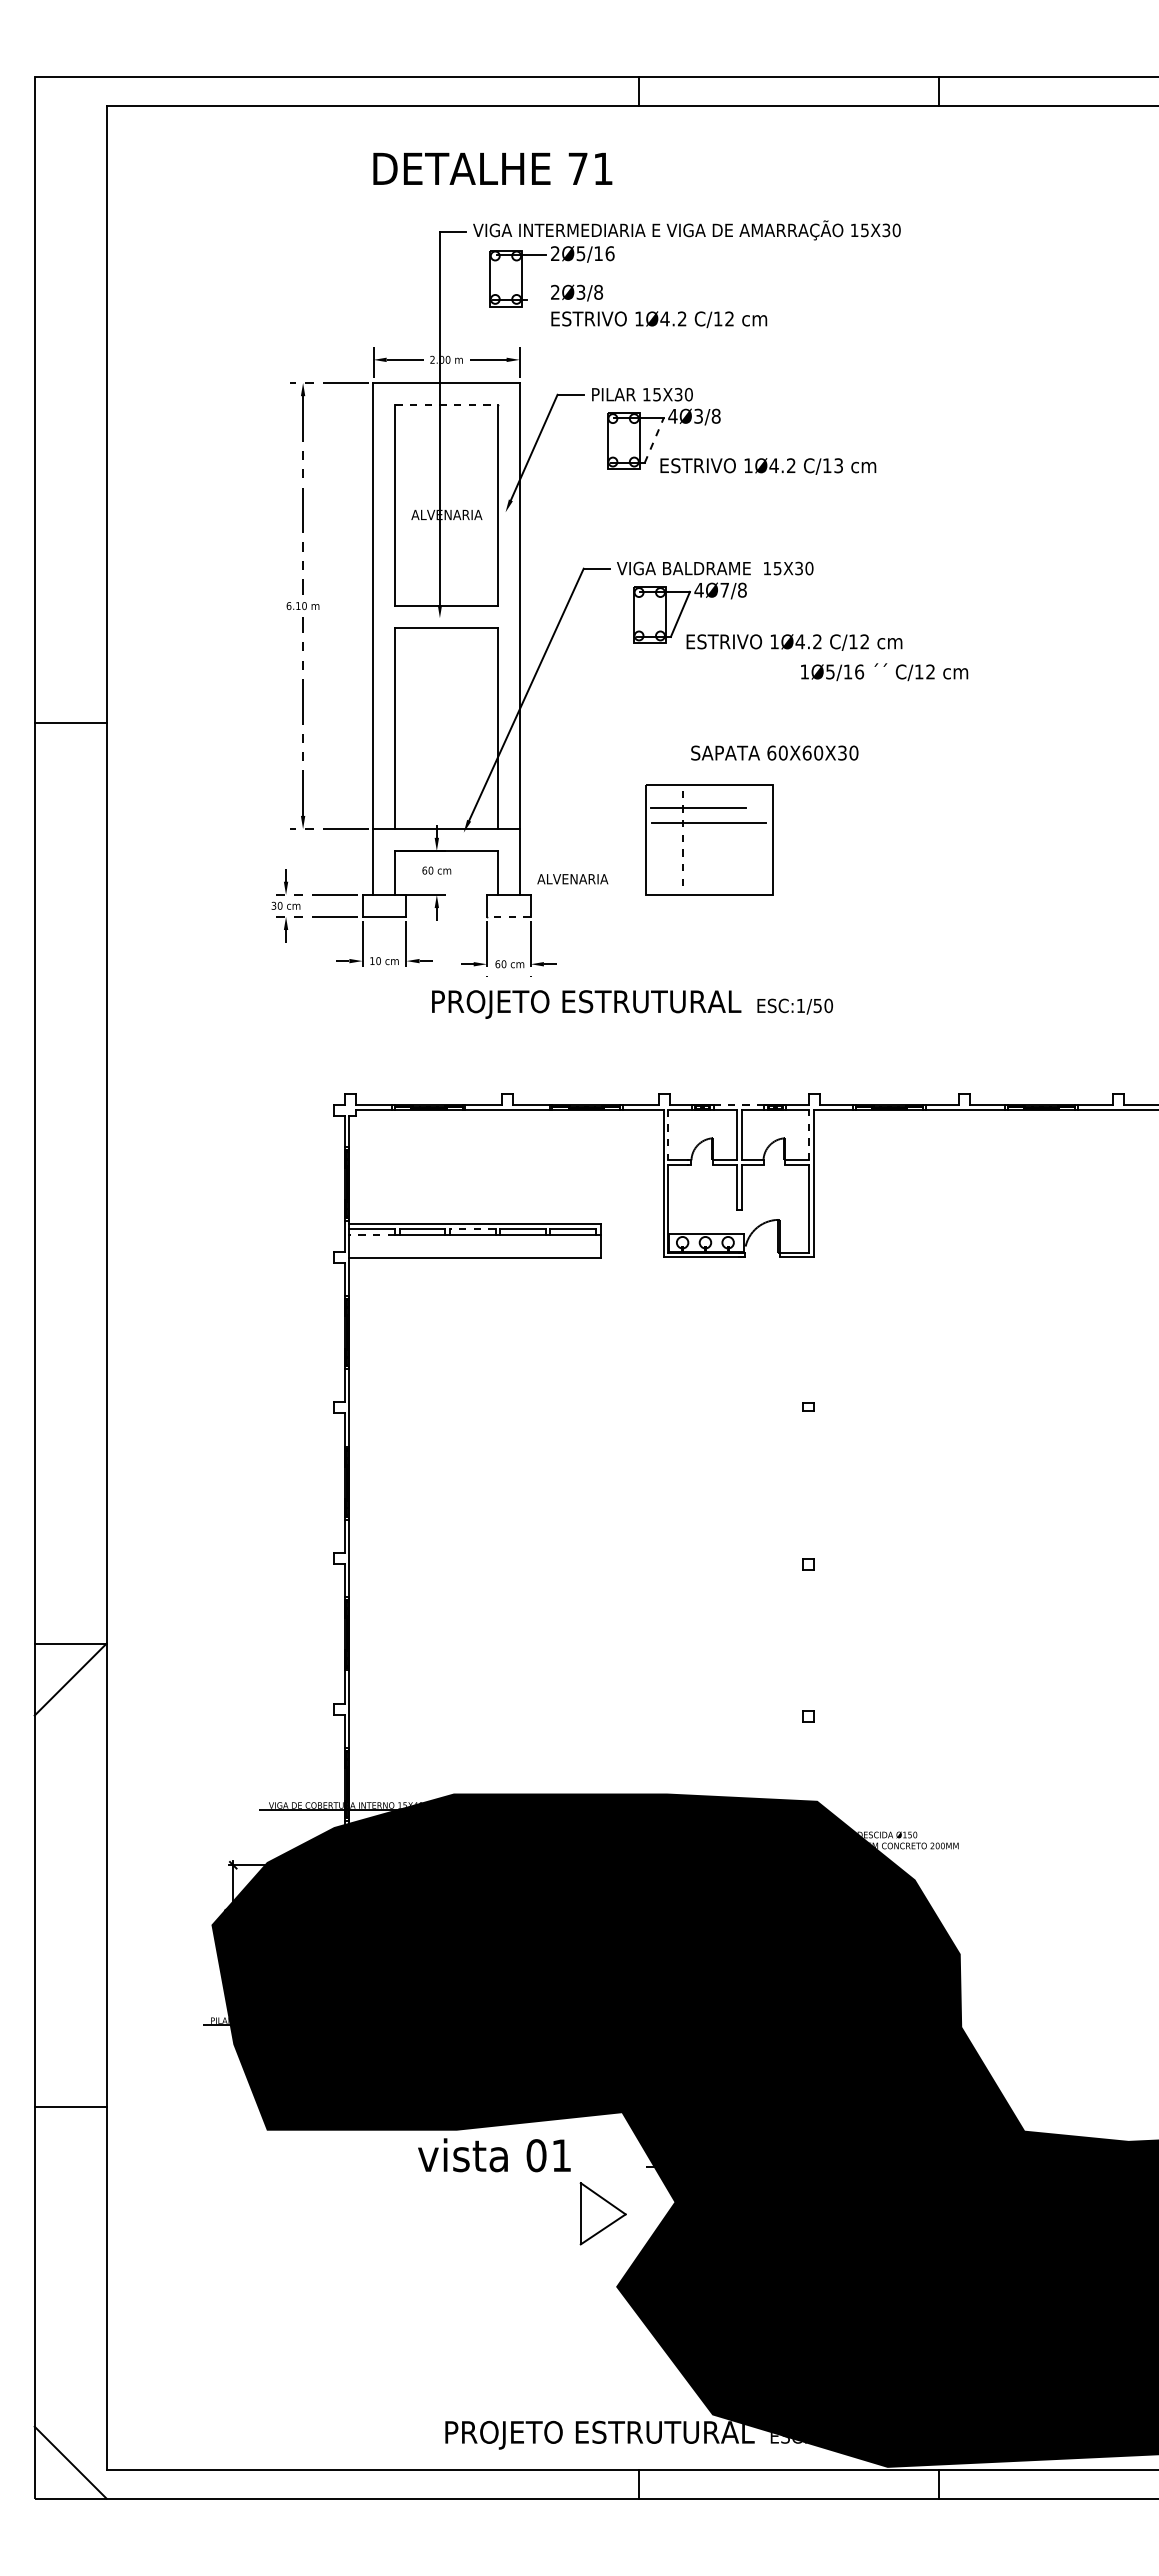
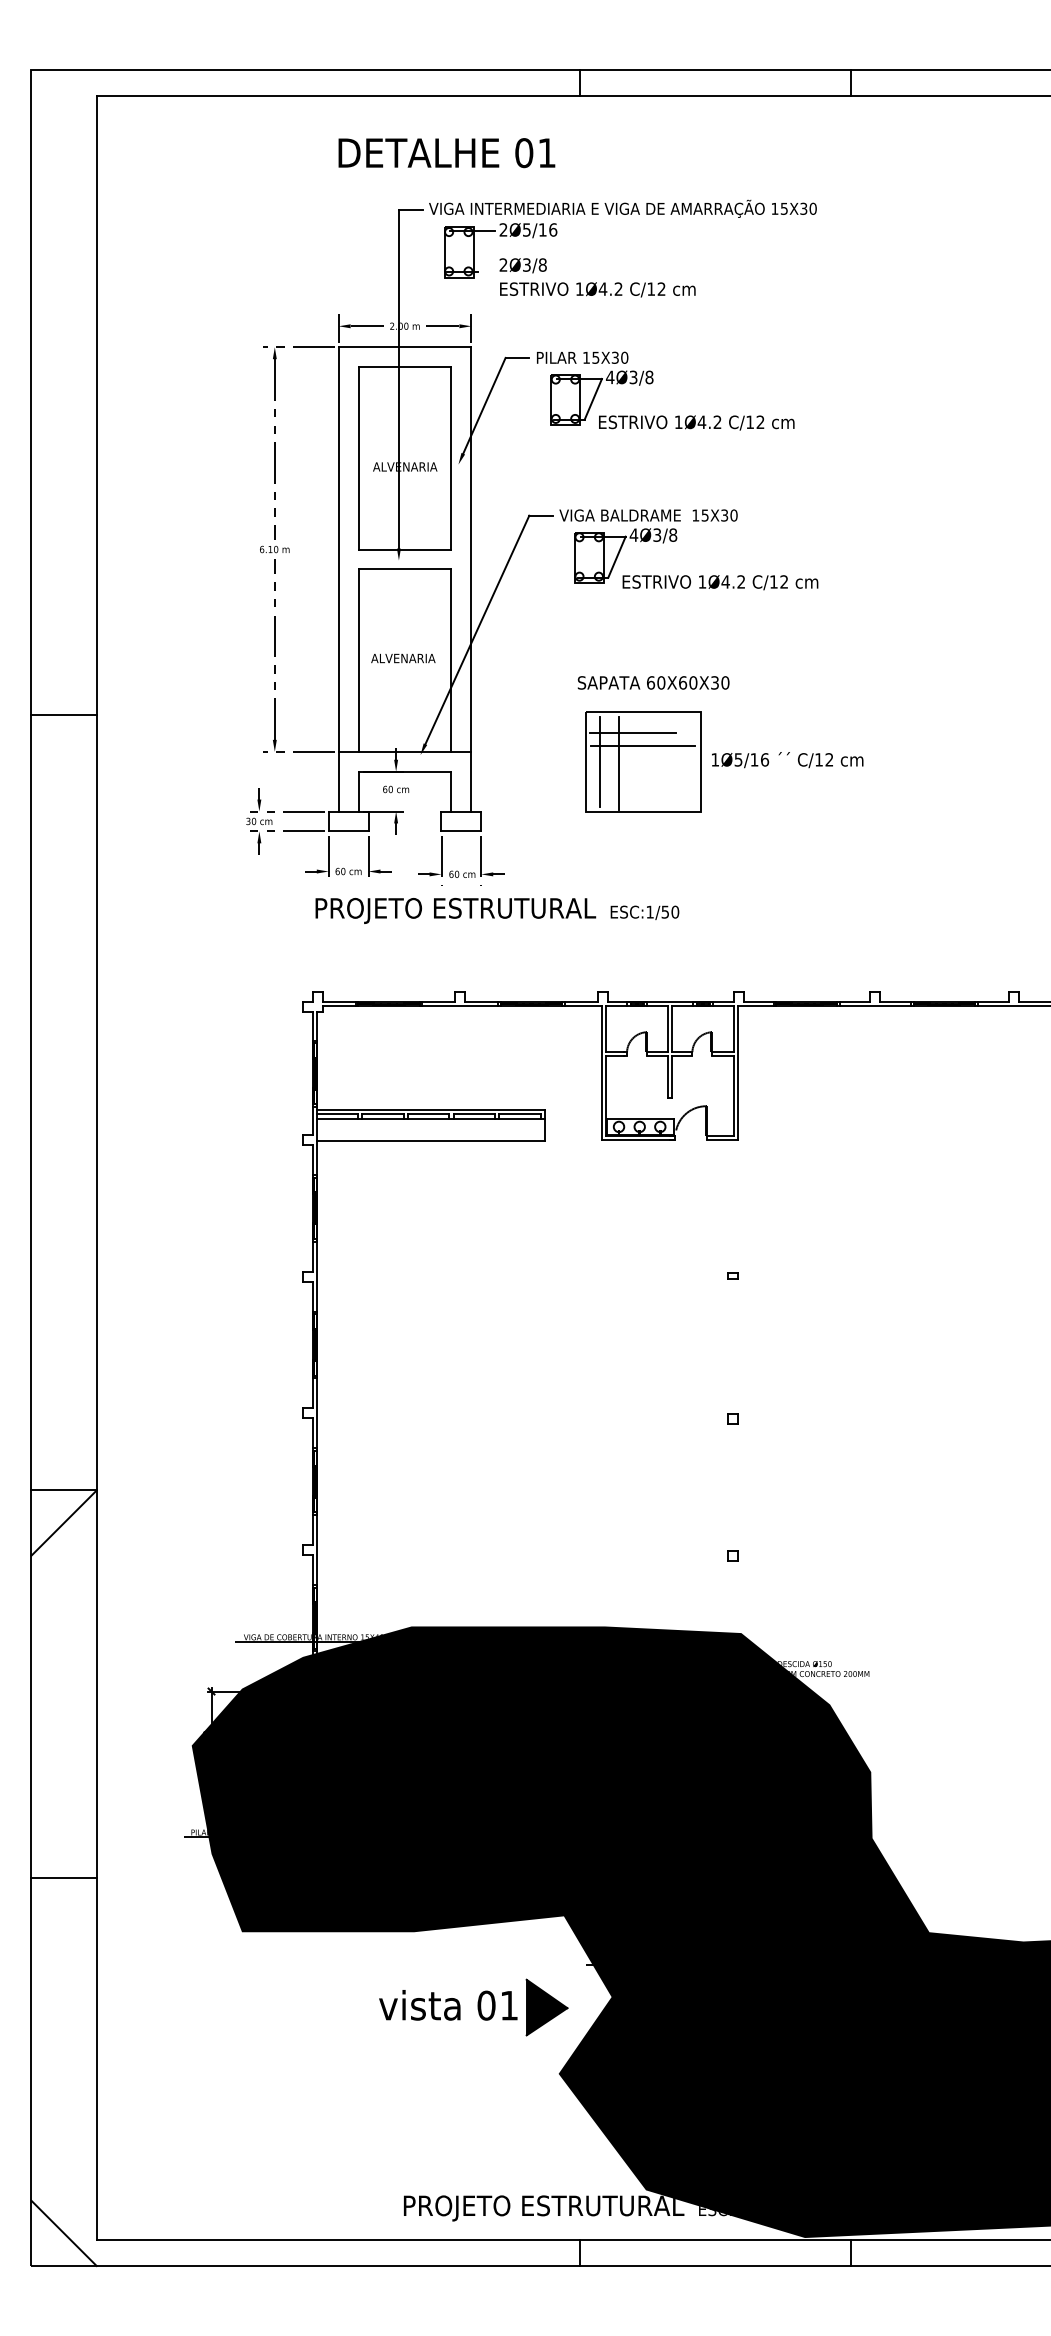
text: (578, 168) -> (524, 152), 71 -> 01
line: (447, 404) -> (405, 366), dashed -> solid
line: (654, 440) -> (593, 399), dashed -> solid
text: (838, 465) -> (760, 422), C/13 -> C/12
text: (724, 589) -> (657, 534), 4Ø7/8 -> 4Ø3/8
text: (884, 672) -> (787, 760), moved
line: (70, 723) -> (63, 715), moved
text: (774, 752) -> (653, 682), moved
line: (662, 840) -> (600, 762), added
line: (683, 841) -> (619, 763), dashed -> solid
text: (572, 879) -> (403, 658), moved
line: (508, 916) -> (461, 831), dashed -> solid
text: (372, 961) -> (337, 871), 10 -> 60
text: (632, 1004) -> (497, 910), moved
line: (738, 1105) -> (669, 1002), dashed -> solid
line: (809, 1134) -> (734, 1028), dashed -> solid
line: (668, 1135) -> (606, 1029), dashed -> solid
line: (472, 1228) -> (428, 1114), dashed -> solid
line: (372, 1234) -> (337, 1119), dashed -> solid
line: (70, 2107) -> (63, 1878), moved
text: (494, 2155) -> (448, 2005), moved
fill: (602, 2213) -> (546, 2007), added

